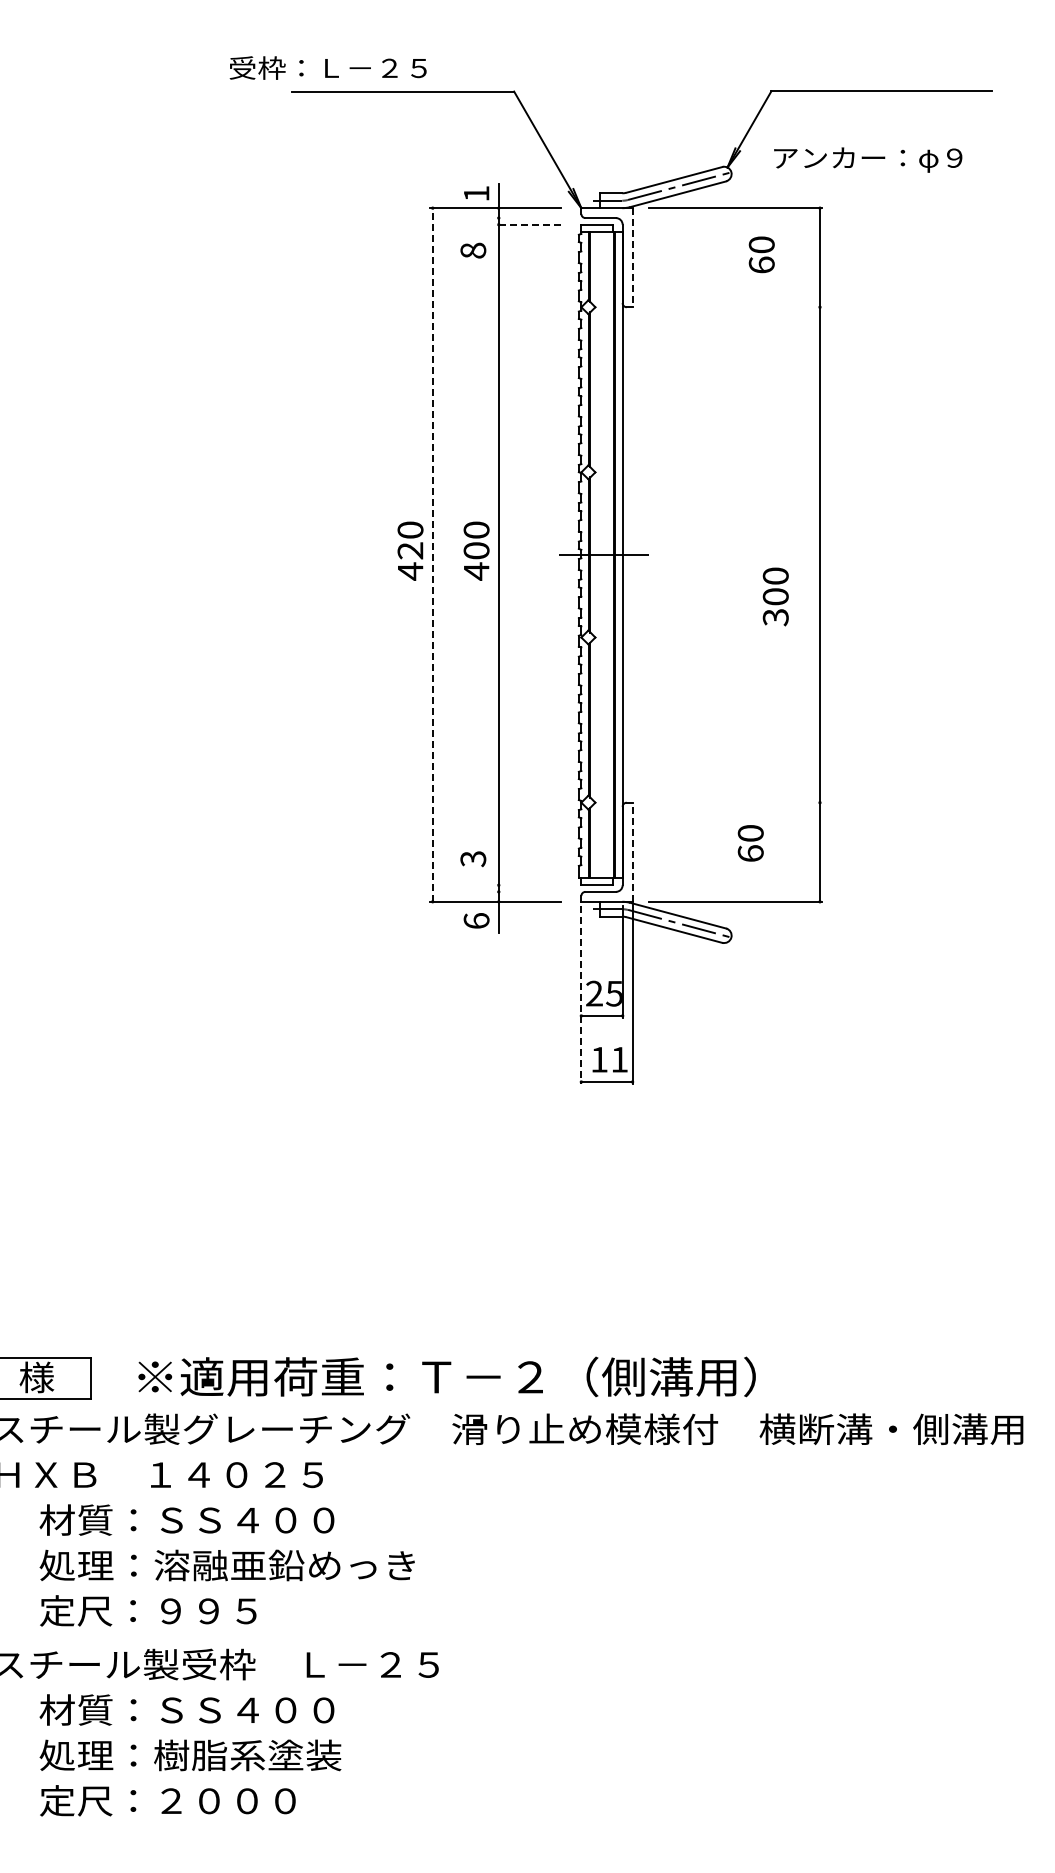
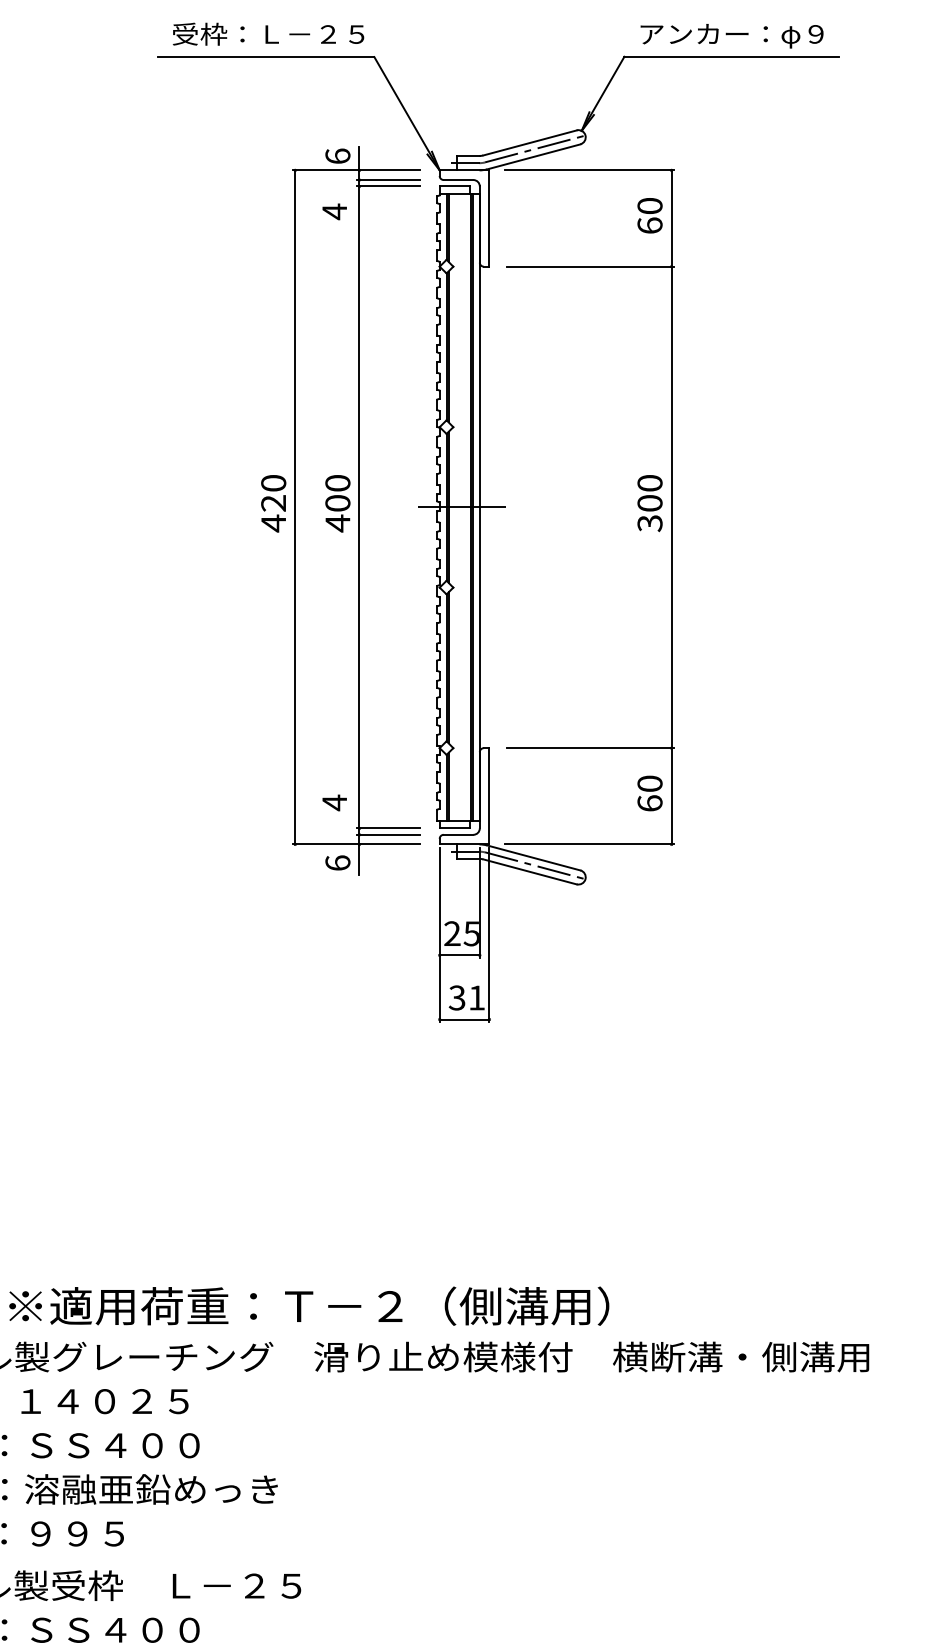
text: (327, 67) -> (267, 33), moved
text: (868, 159) -> (732, 35), moved
text: (476, 193) -> (337, 156), 1 -> 6
line: (528, 218) -> (388, 180), added
line: (528, 224) -> (388, 186), dashed -> solid
text: (473, 250) -> (334, 211), 8 -> 4
text: (761, 254) -> (649, 215), moved
line: (632, 257) -> (489, 218), dashed -> solid
line: (736, 307) -> (590, 266), added
line: (432, 554) -> (295, 506), dashed -> solid
text: (775, 596) -> (649, 503), moved
line: (736, 802) -> (590, 747), added
text: (750, 843) -> (649, 793), moved
line: (632, 852) -> (489, 796), dashed -> solid
text: (473, 858) -> (334, 802), 3 -> 4
line: (528, 885) -> (388, 828), added
line: (528, 891) -> (388, 834), added
line: (581, 995) -> (439, 935), dashed -> solid
text: (598, 1059) -> (456, 997), 11 -> 31

